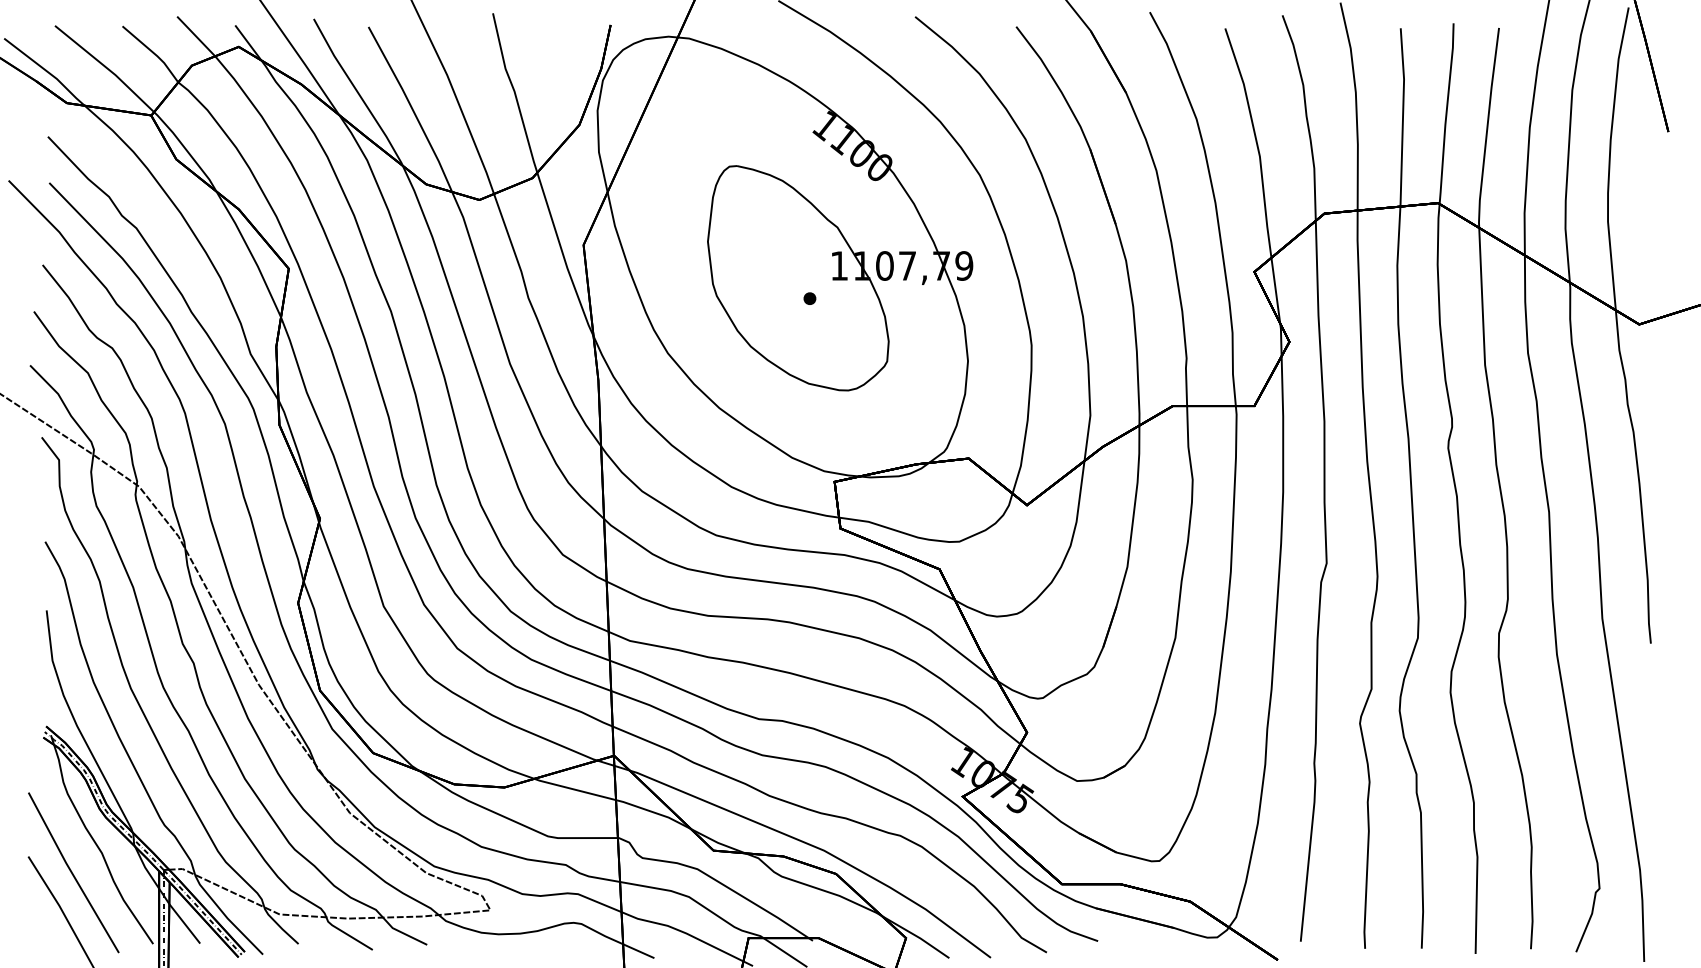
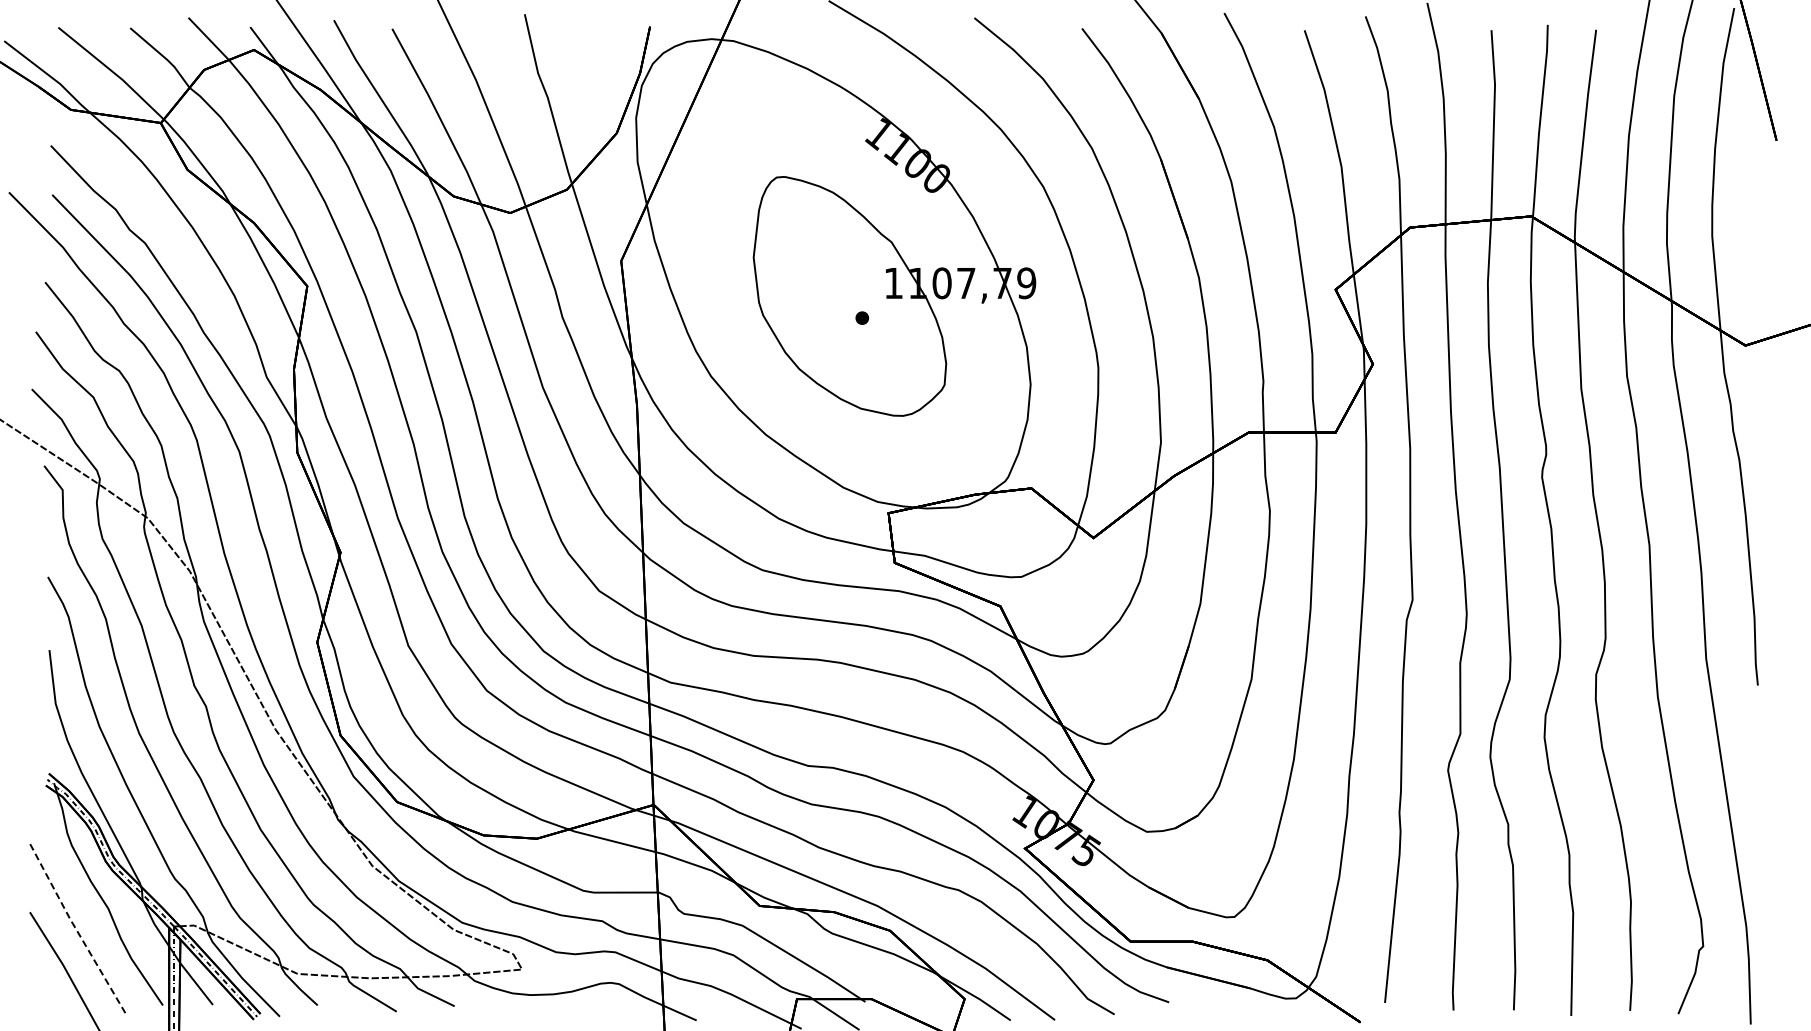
line: (72, 872) -> (76, 929), solid -> dashed

